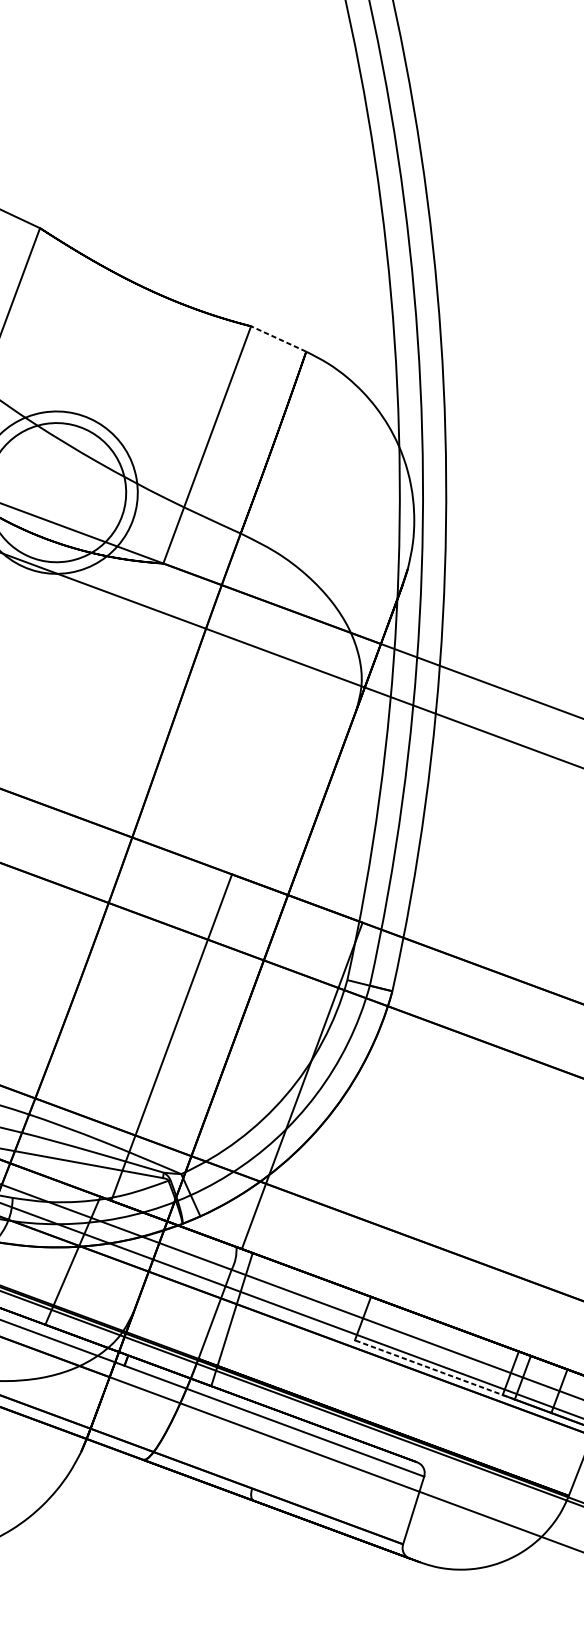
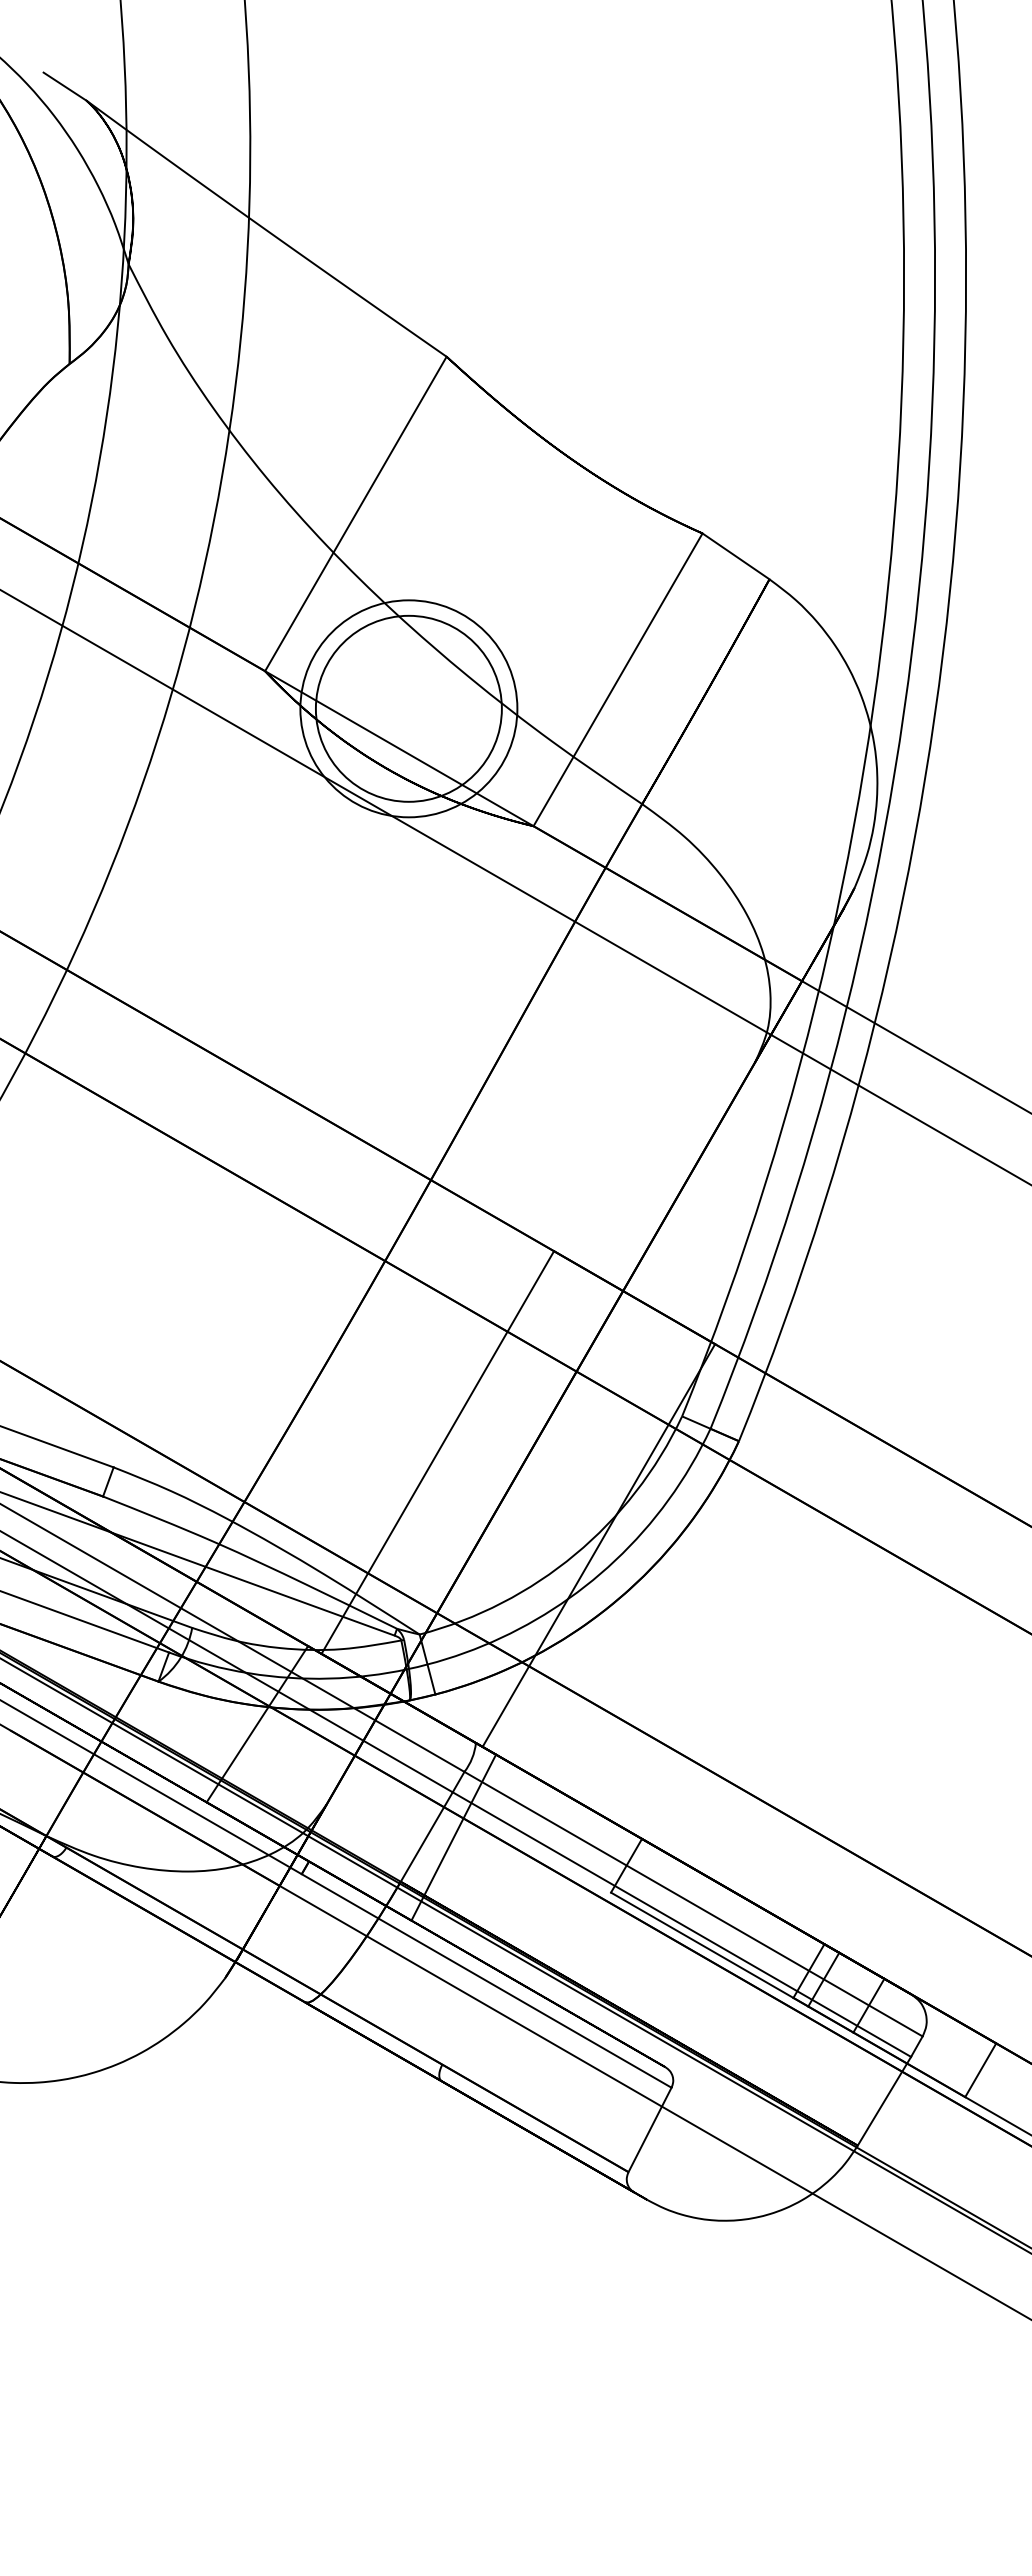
line: (278, 339) -> (735, 556), dashed -> solid
line: (434, 1369) -> (709, 1949), dashed -> solid

